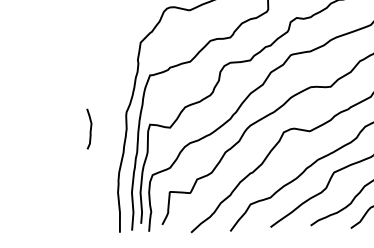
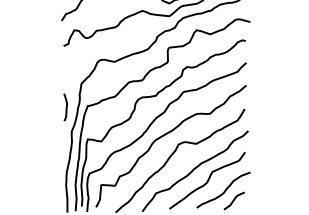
curve: (89, 129) -> (65, 107), moved

